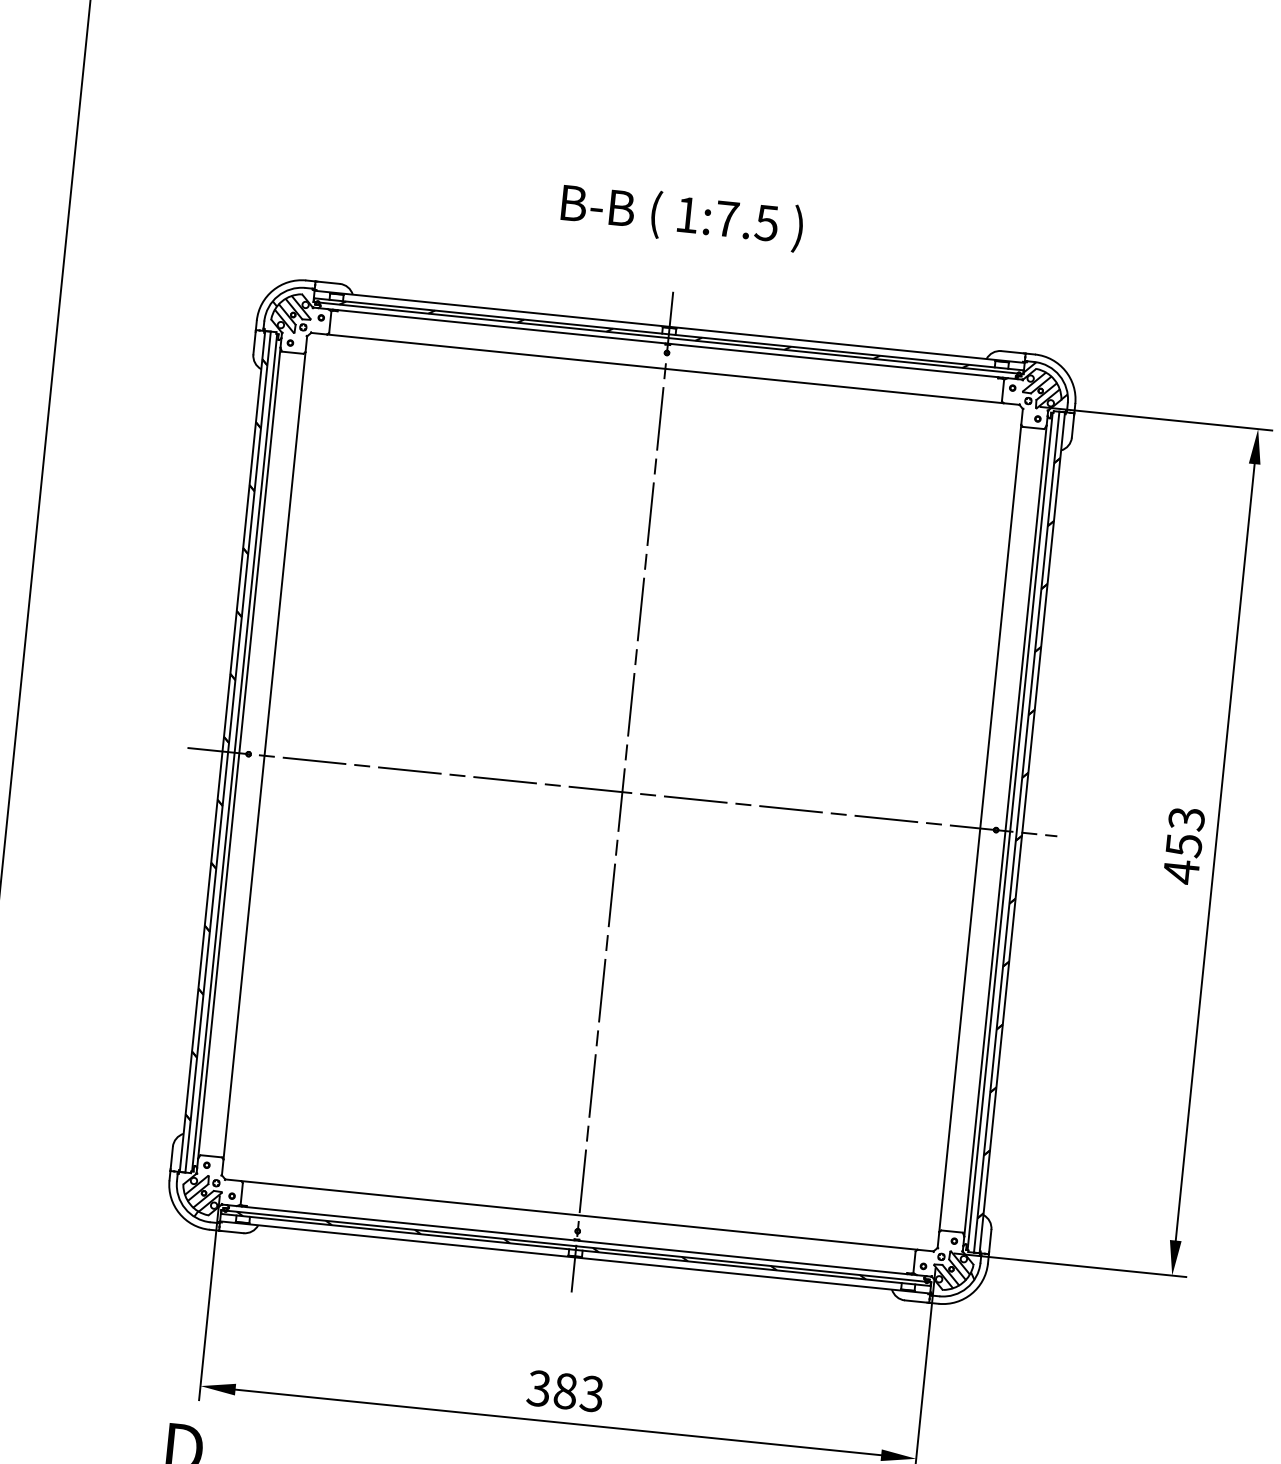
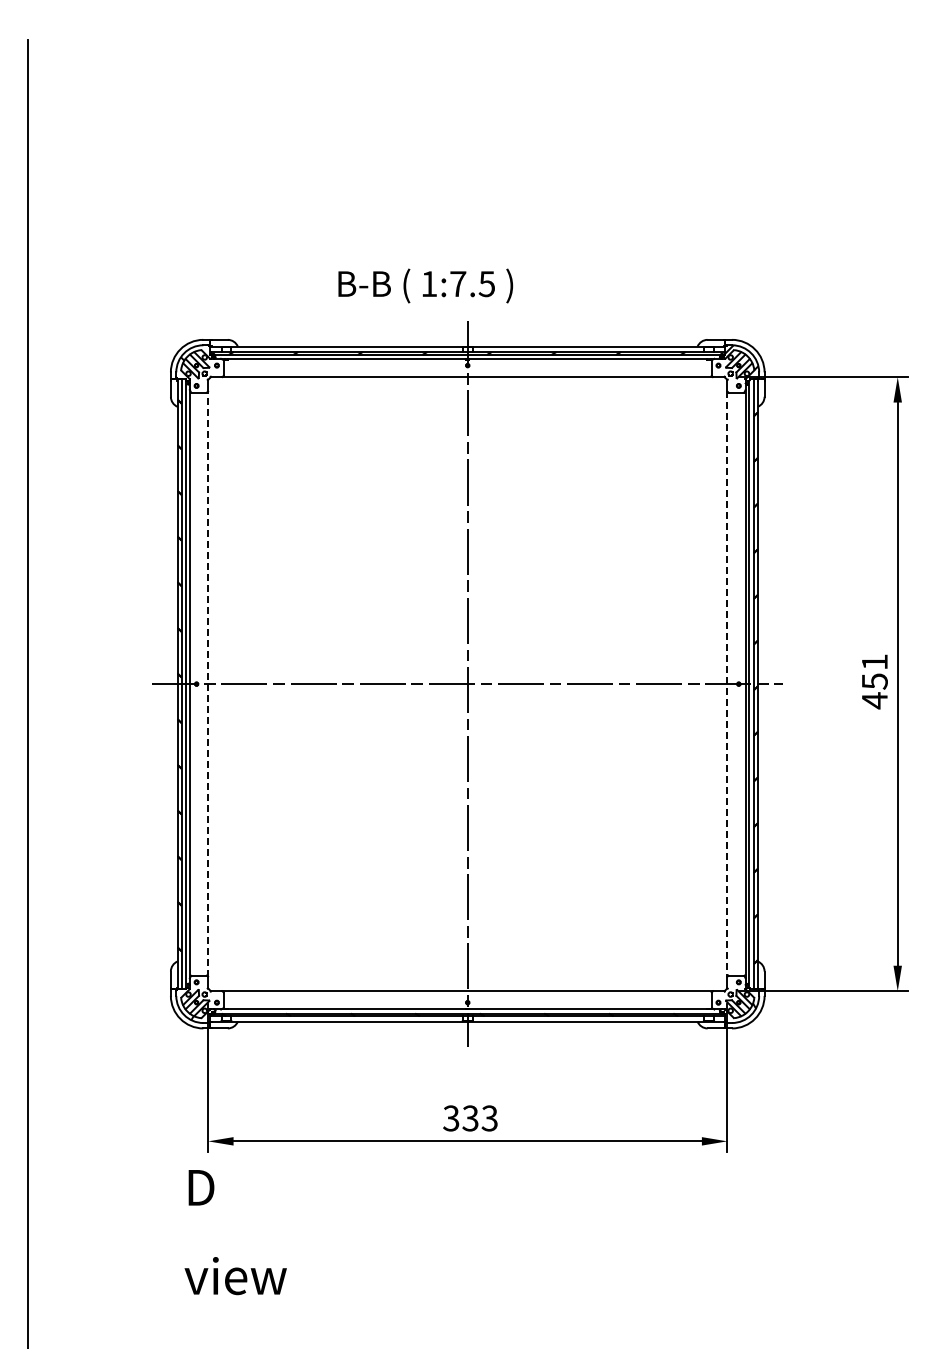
text: (681, 216) -> (425, 285), moved
line: (264, 756) -> (208, 684), solid -> dashed
text: (1186, 819) -> (874, 662), 453 -> 451
line: (980, 829) -> (727, 684), solid -> dashed
text: (565, 1391) -> (470, 1118), 383 -> 333

